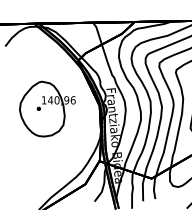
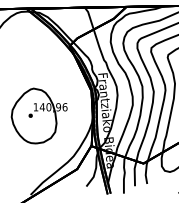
part: (47, 108) -> (39, 115), moved

